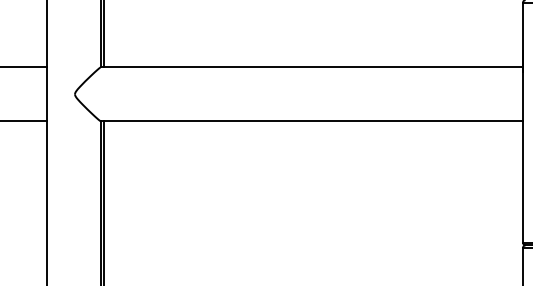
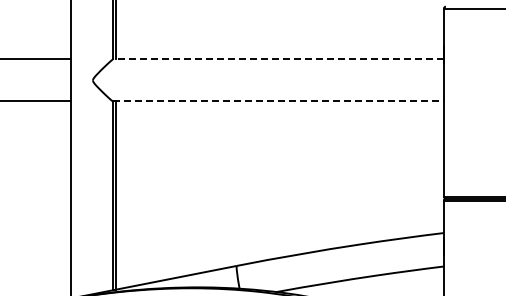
line: (310, 67) -> (277, 59), solid -> dashed
line: (311, 121) -> (278, 101), solid -> dashed

